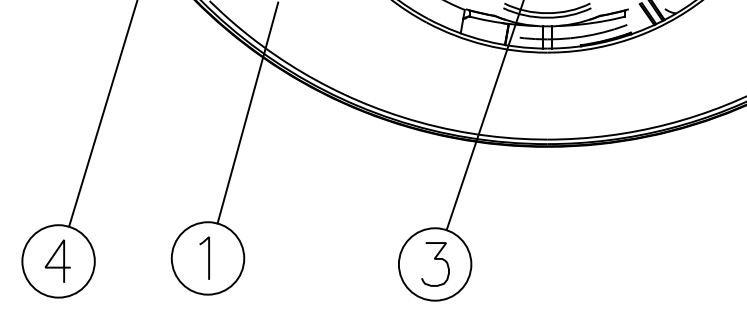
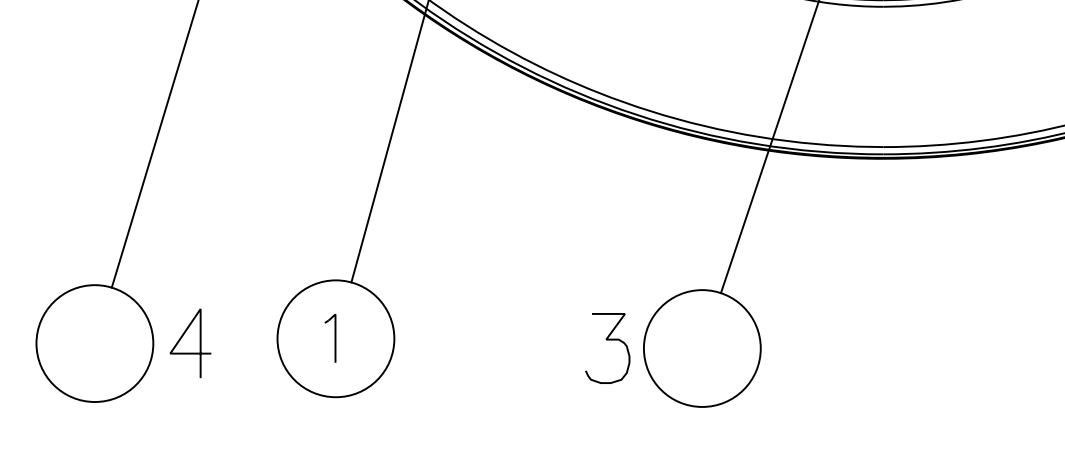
line: (54, 256) -> (185, 335), moved
part: (204, 257) -> (330, 337), size x0.7
curve: (435, 259) -> (607, 340), moved

